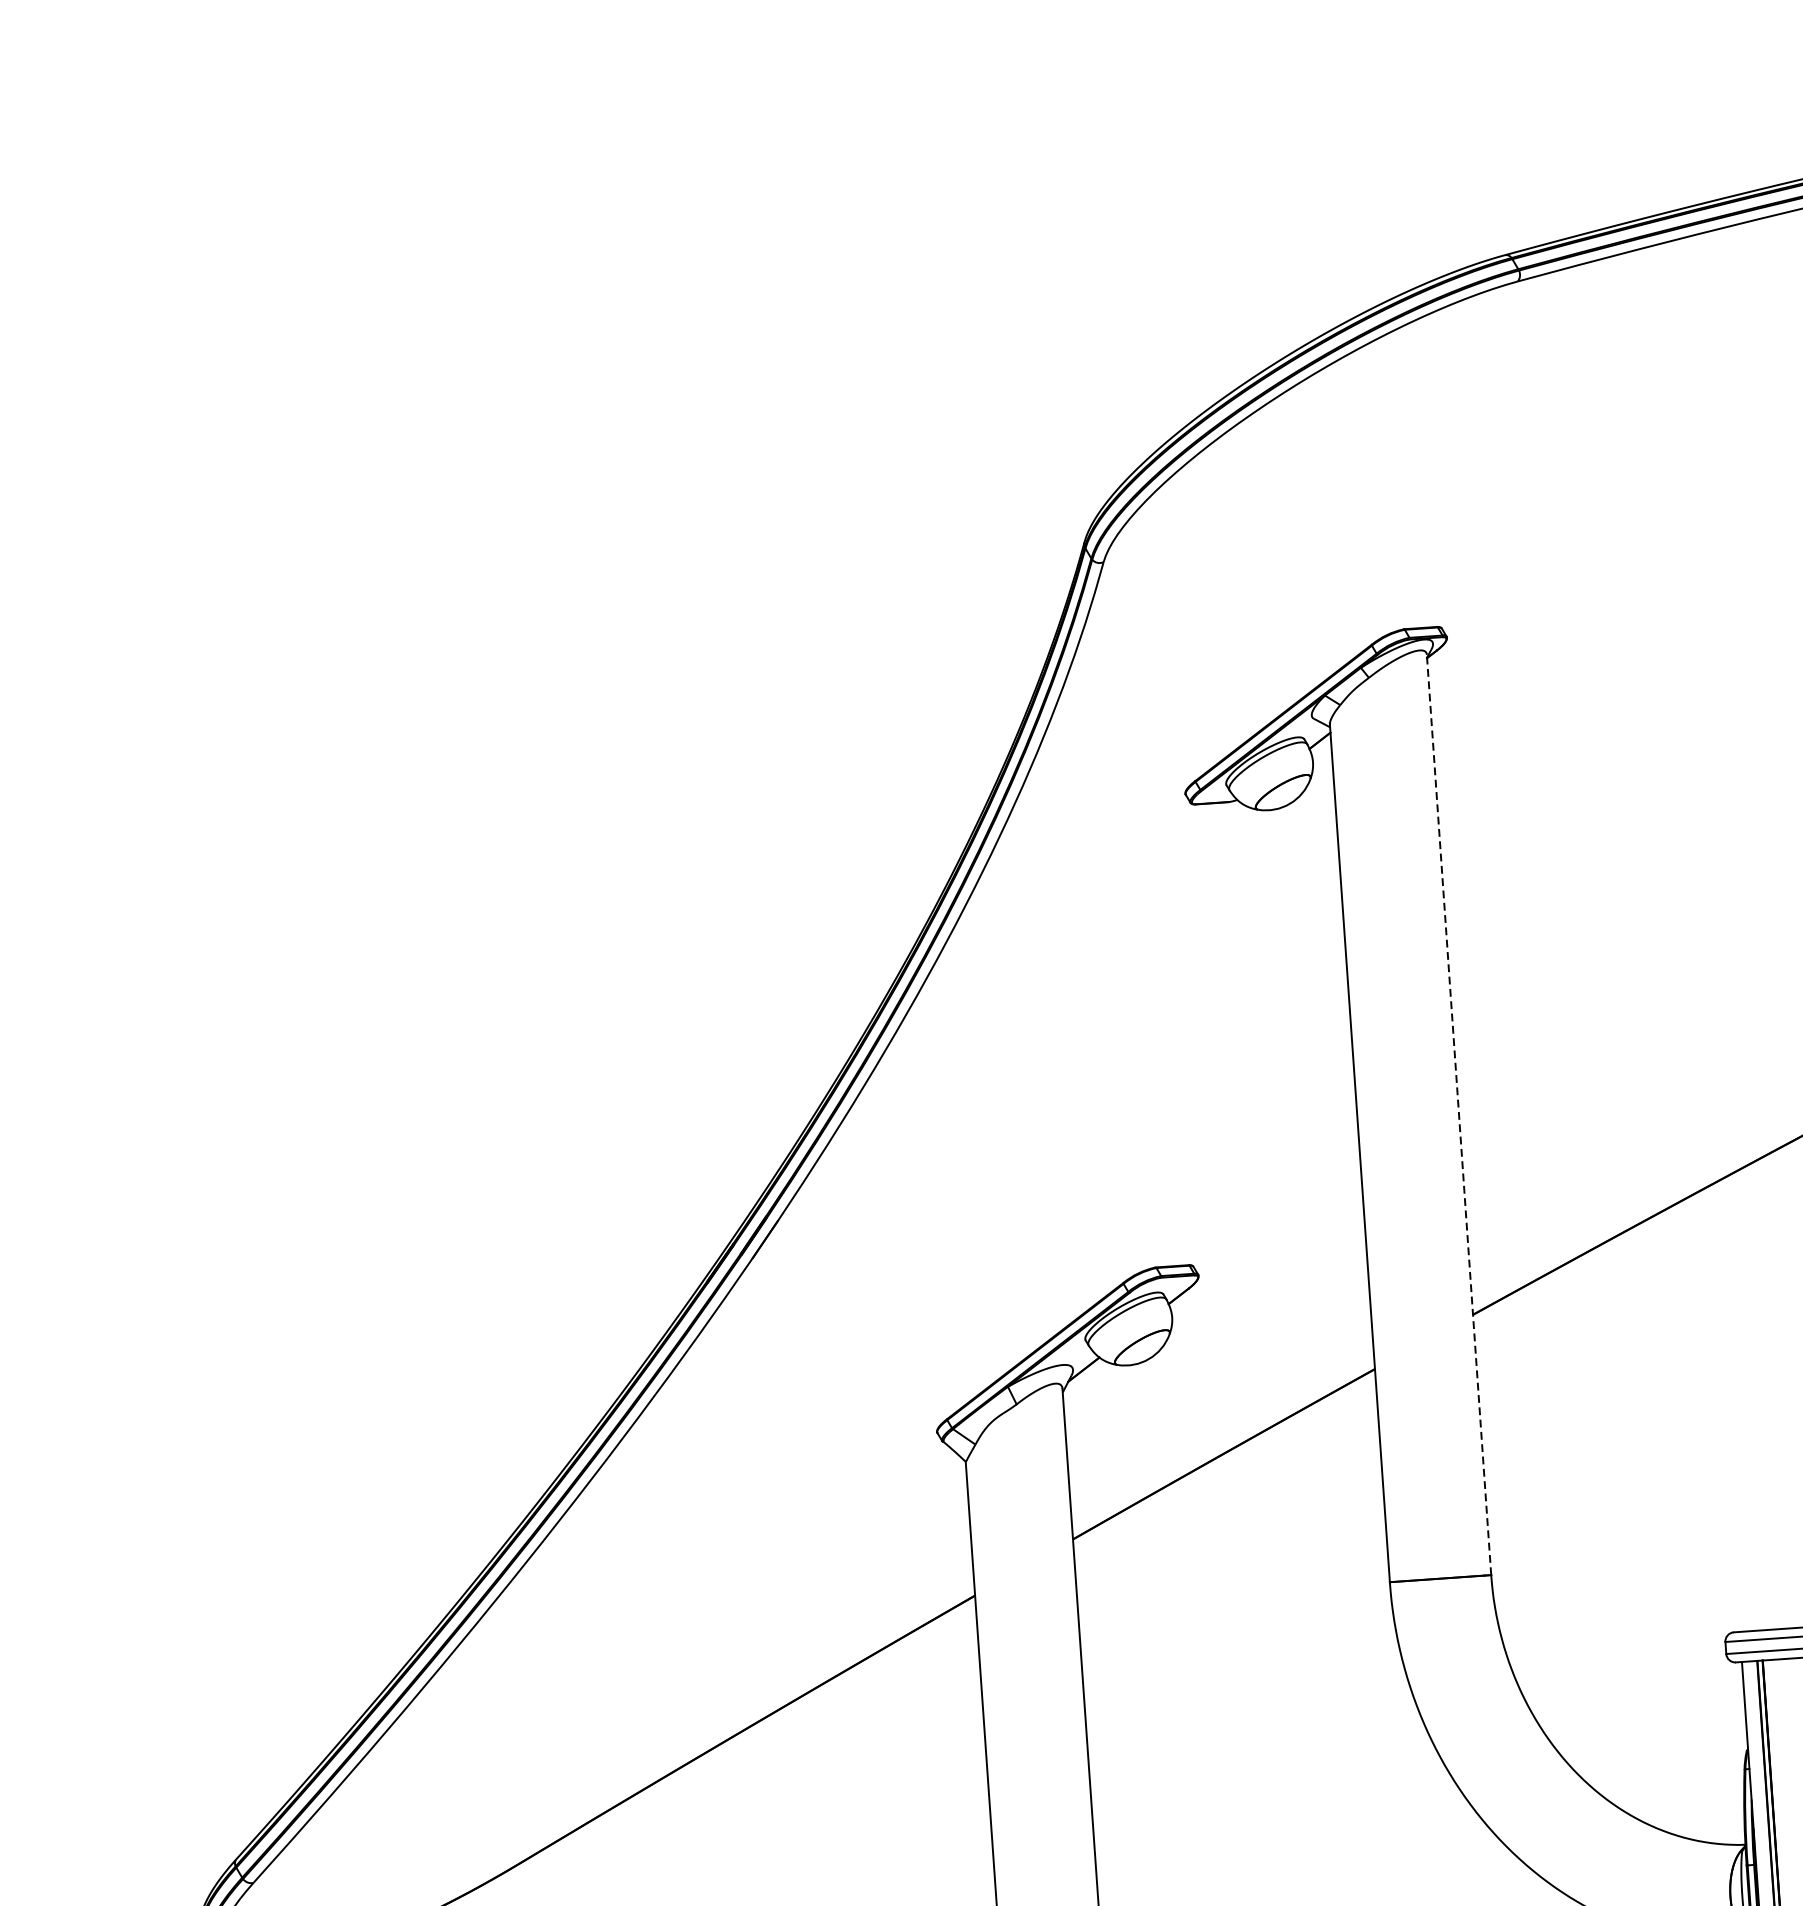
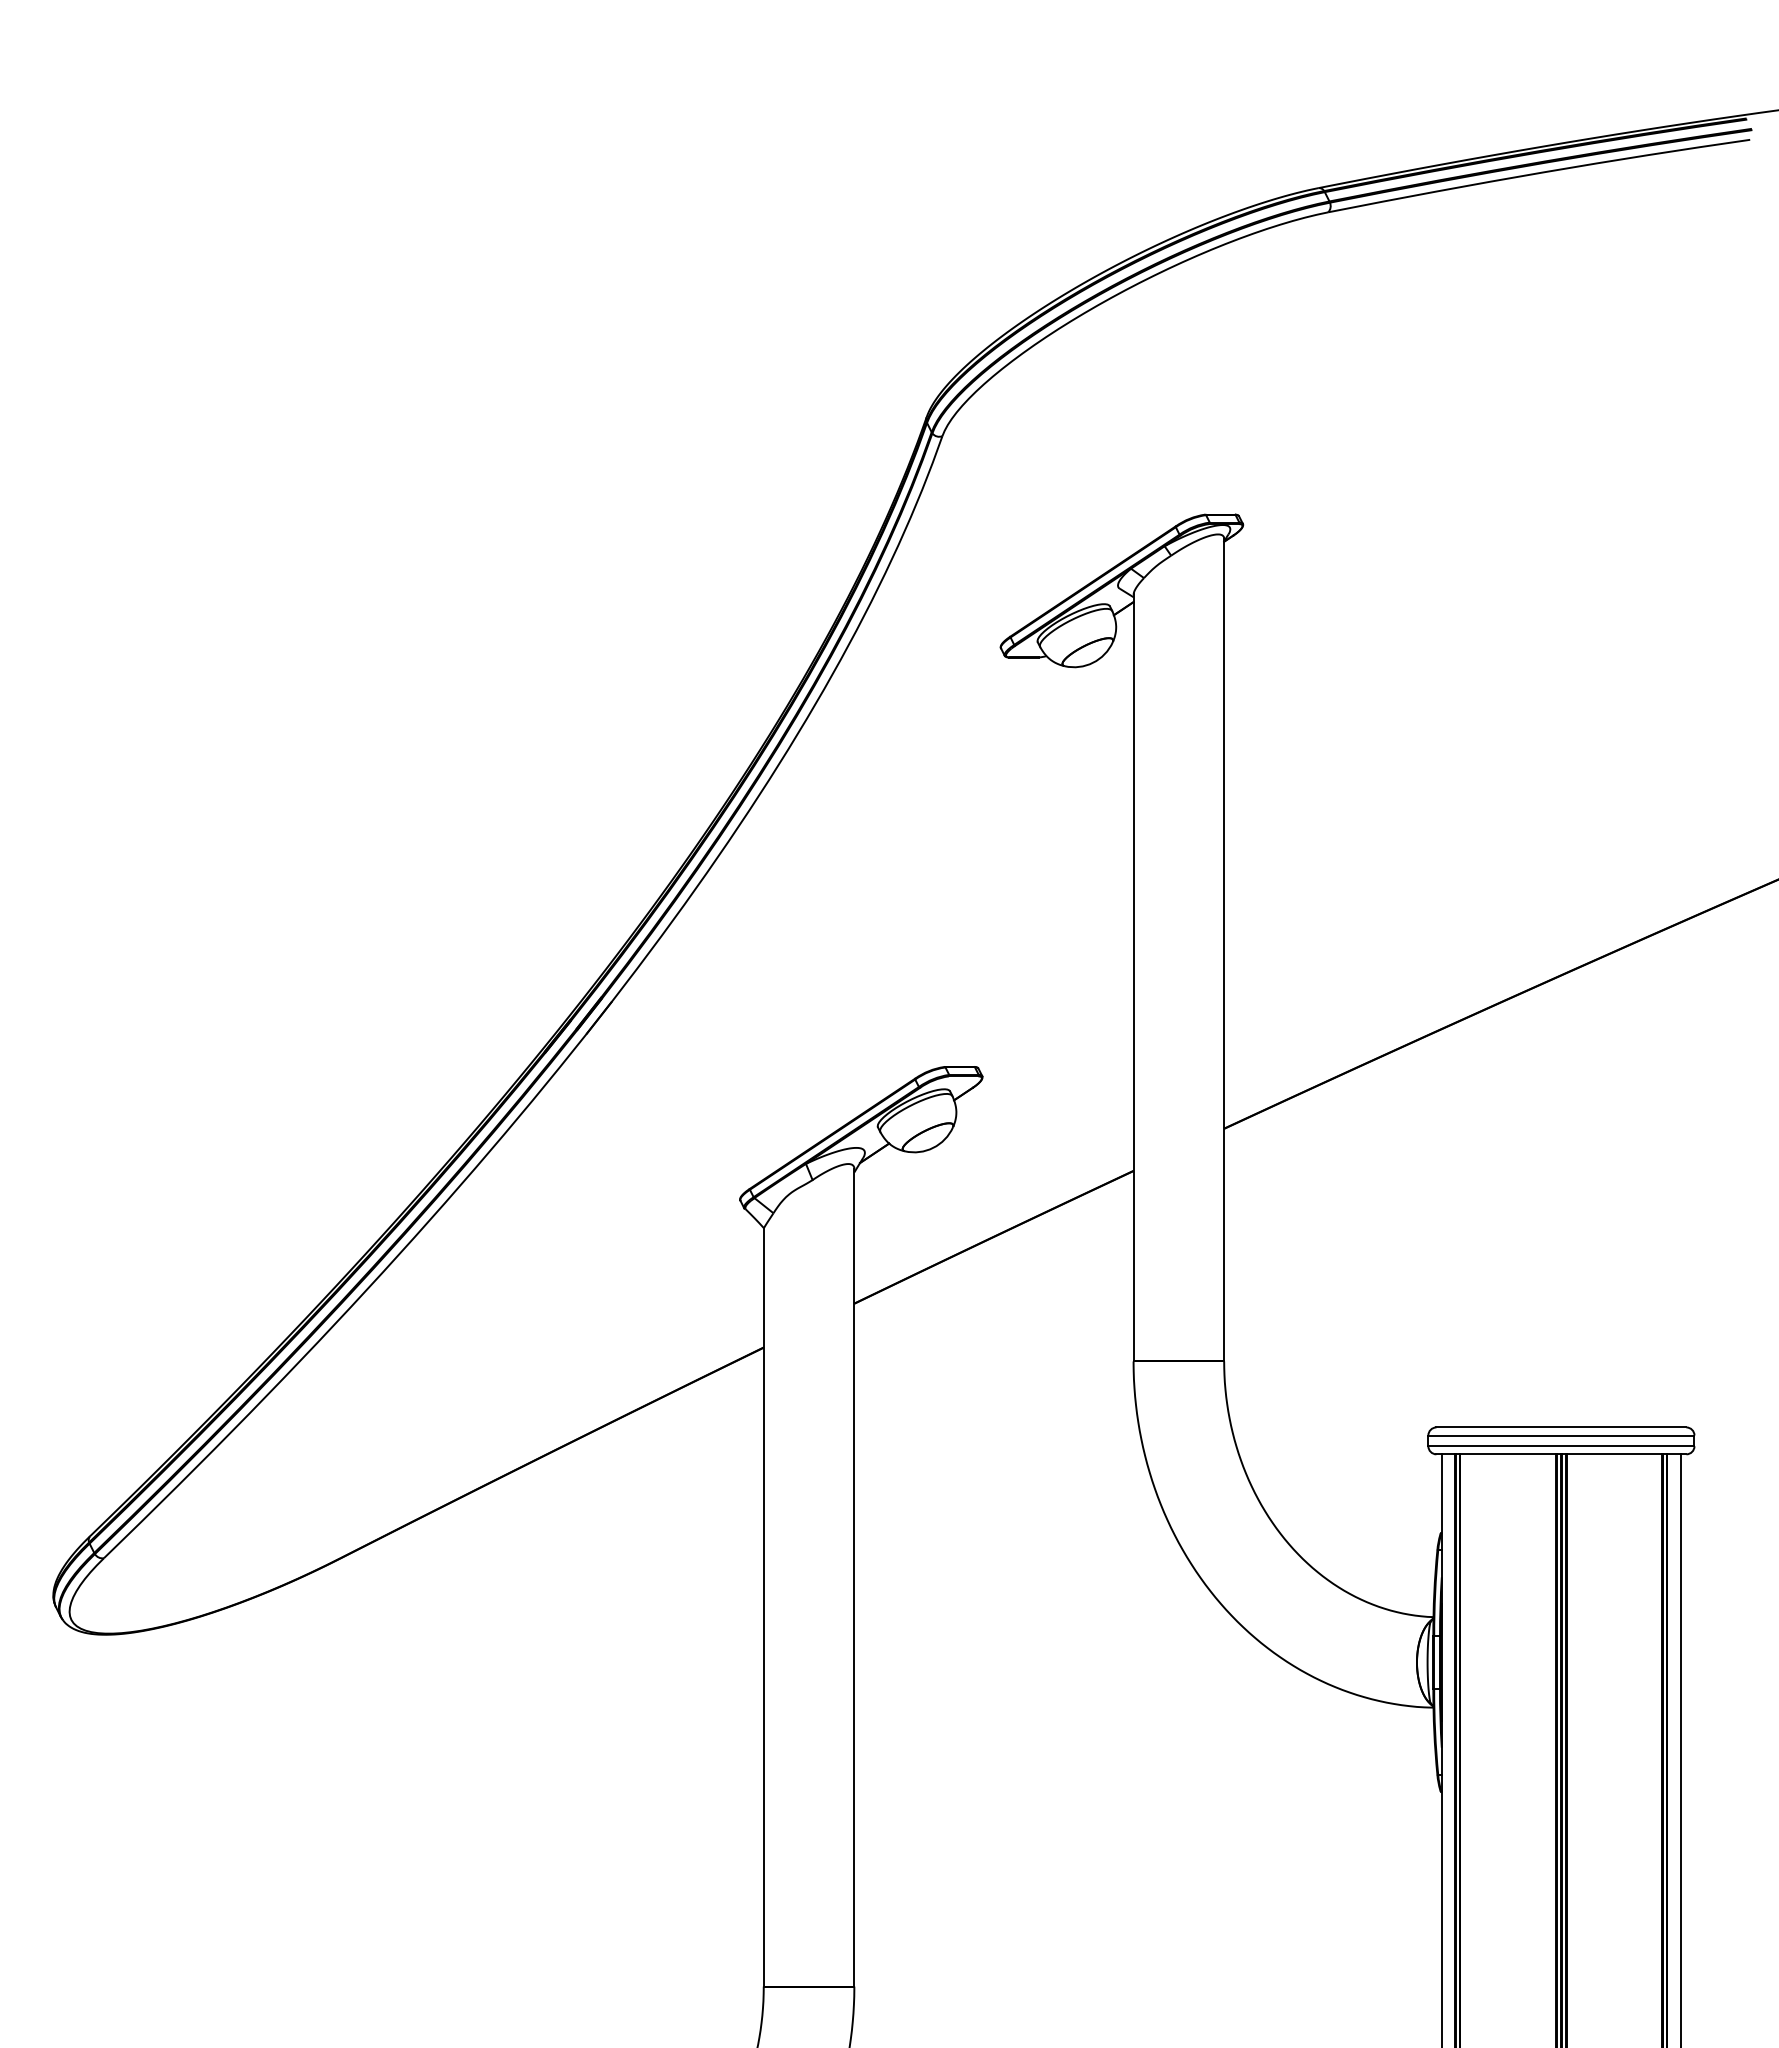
line: (1459, 1114) -> (1224, 949), dashed -> solid

